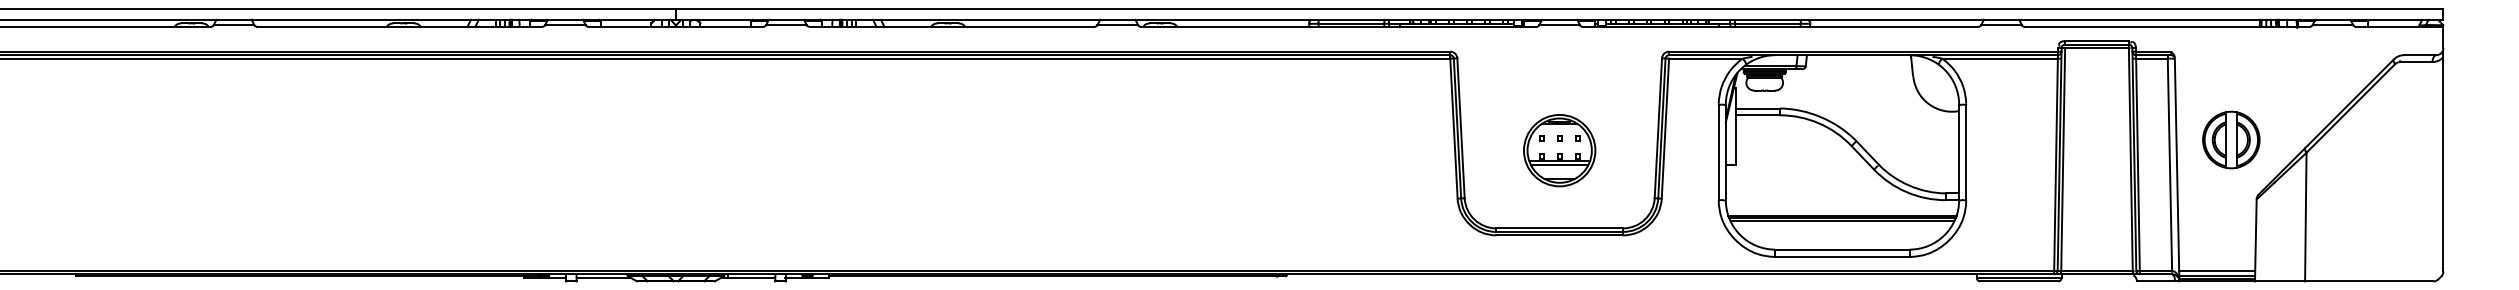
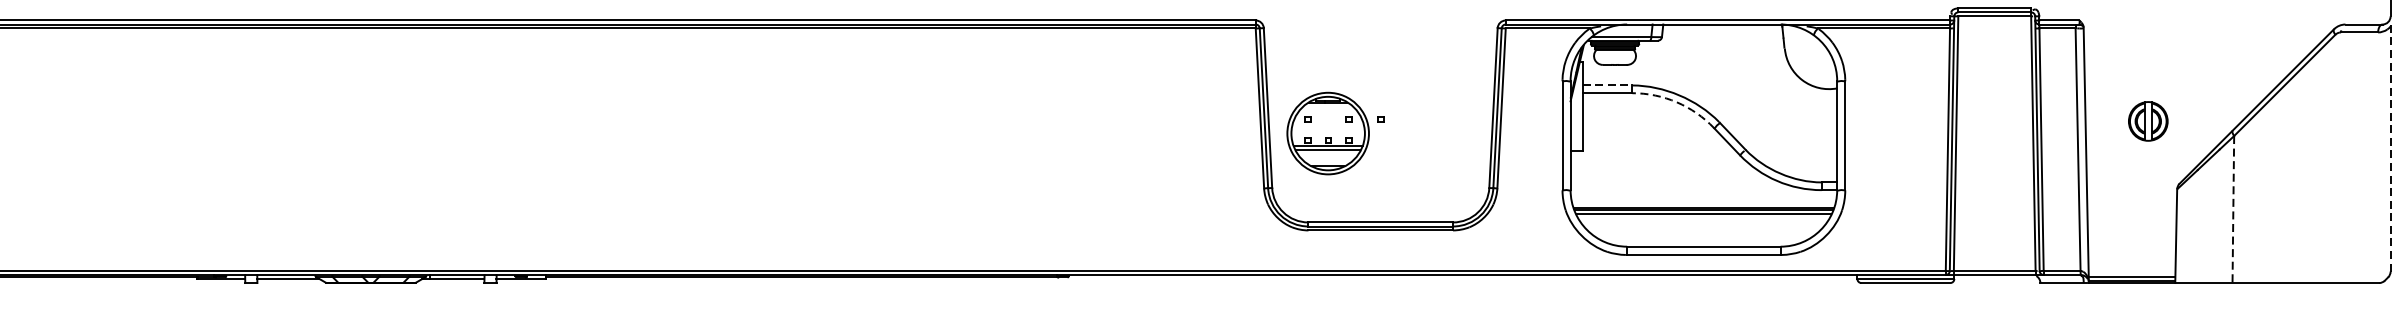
line: (1758, 108) -> (1607, 85), solid -> dashed
arc: (1818, 123) -> (1676, 102), solid -> dashed
part: (2231, 139) -> (2148, 120), size x0.6
part: (1559, 150) -> (1327, 133), moved
line: (2443, 160) -> (2390, 144), solid -> dashed
line: (2305, 217) -> (2232, 209), solid -> dashed
line: (2217, 271) -> (2132, 271), removed

